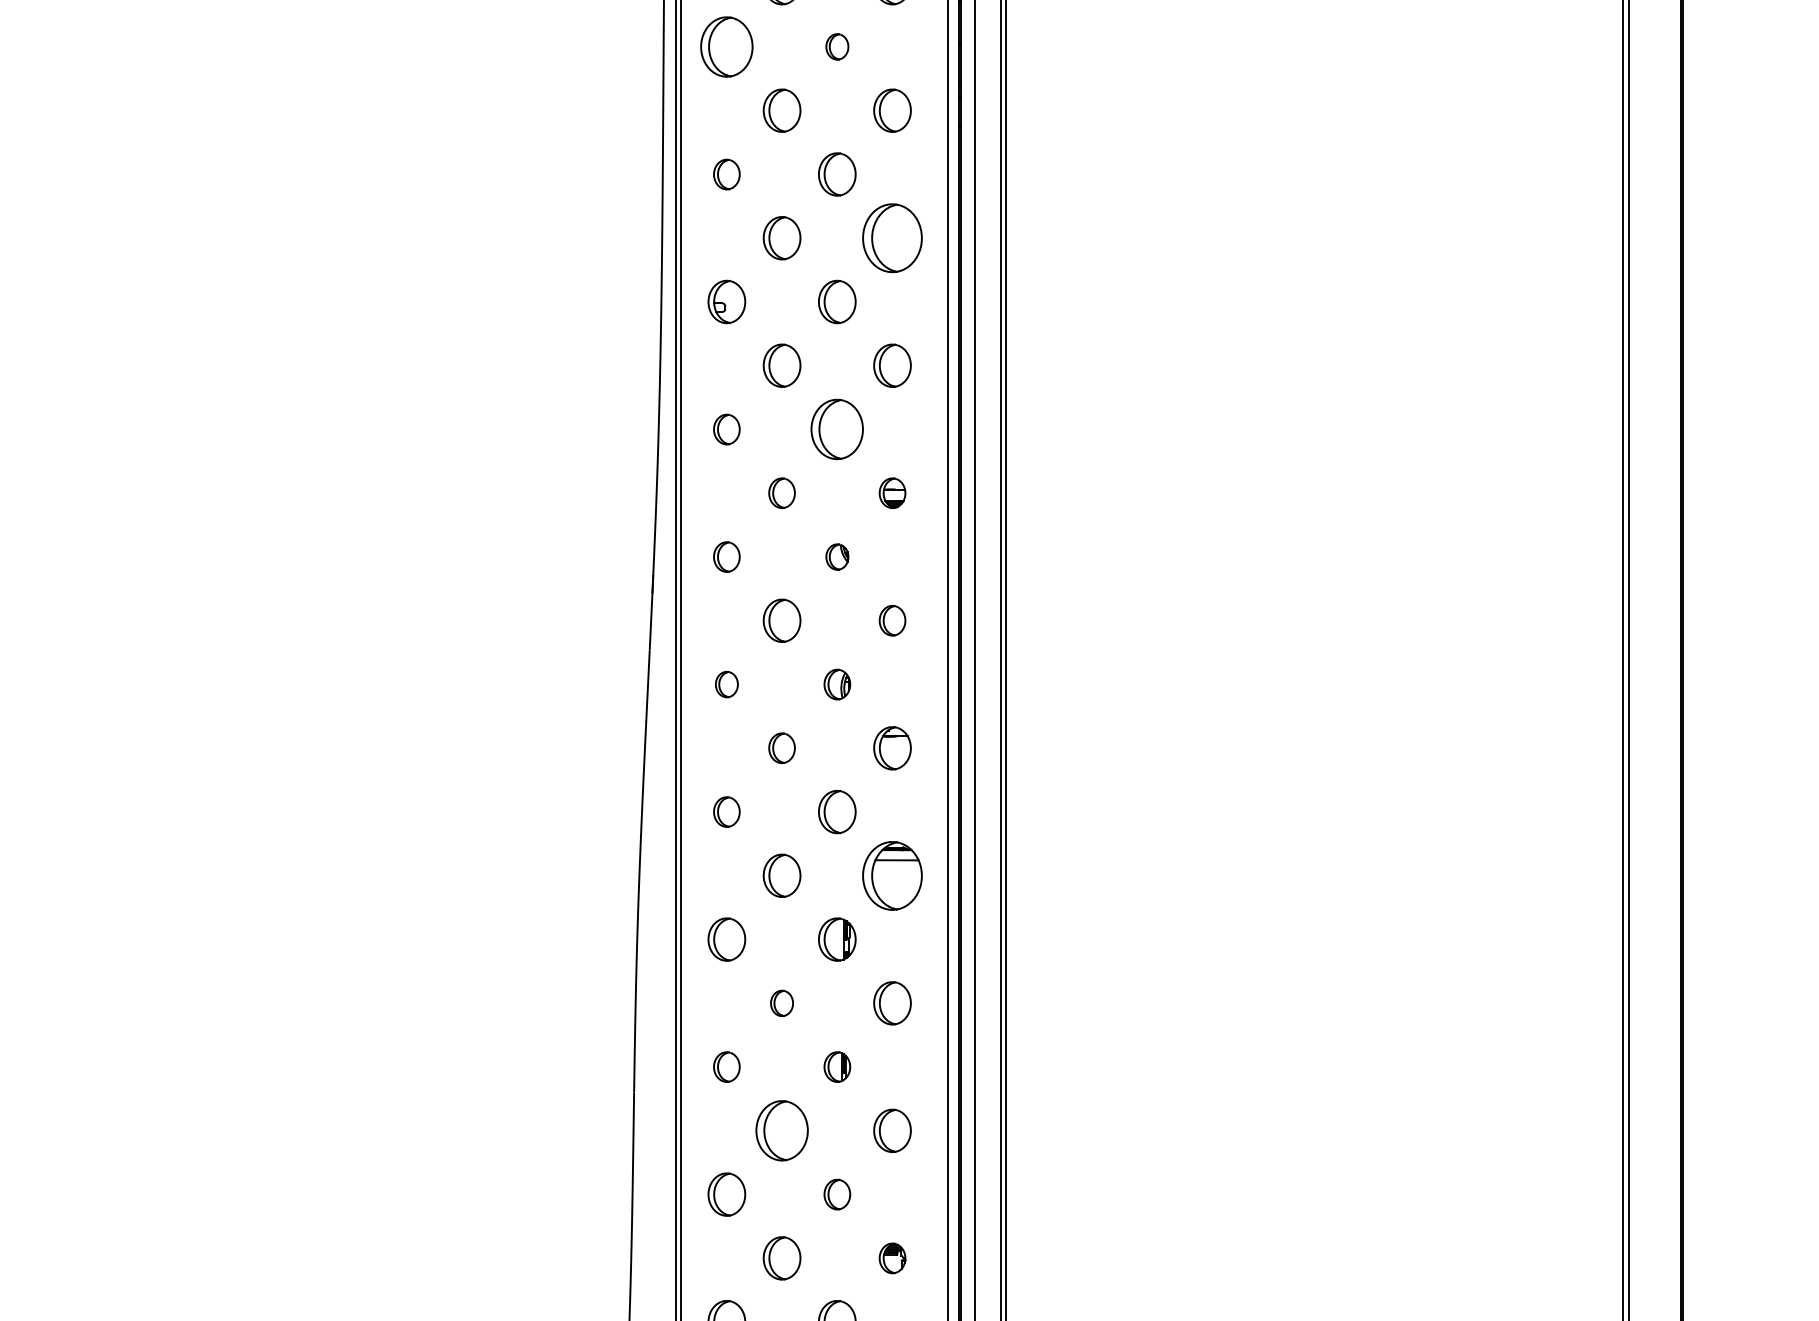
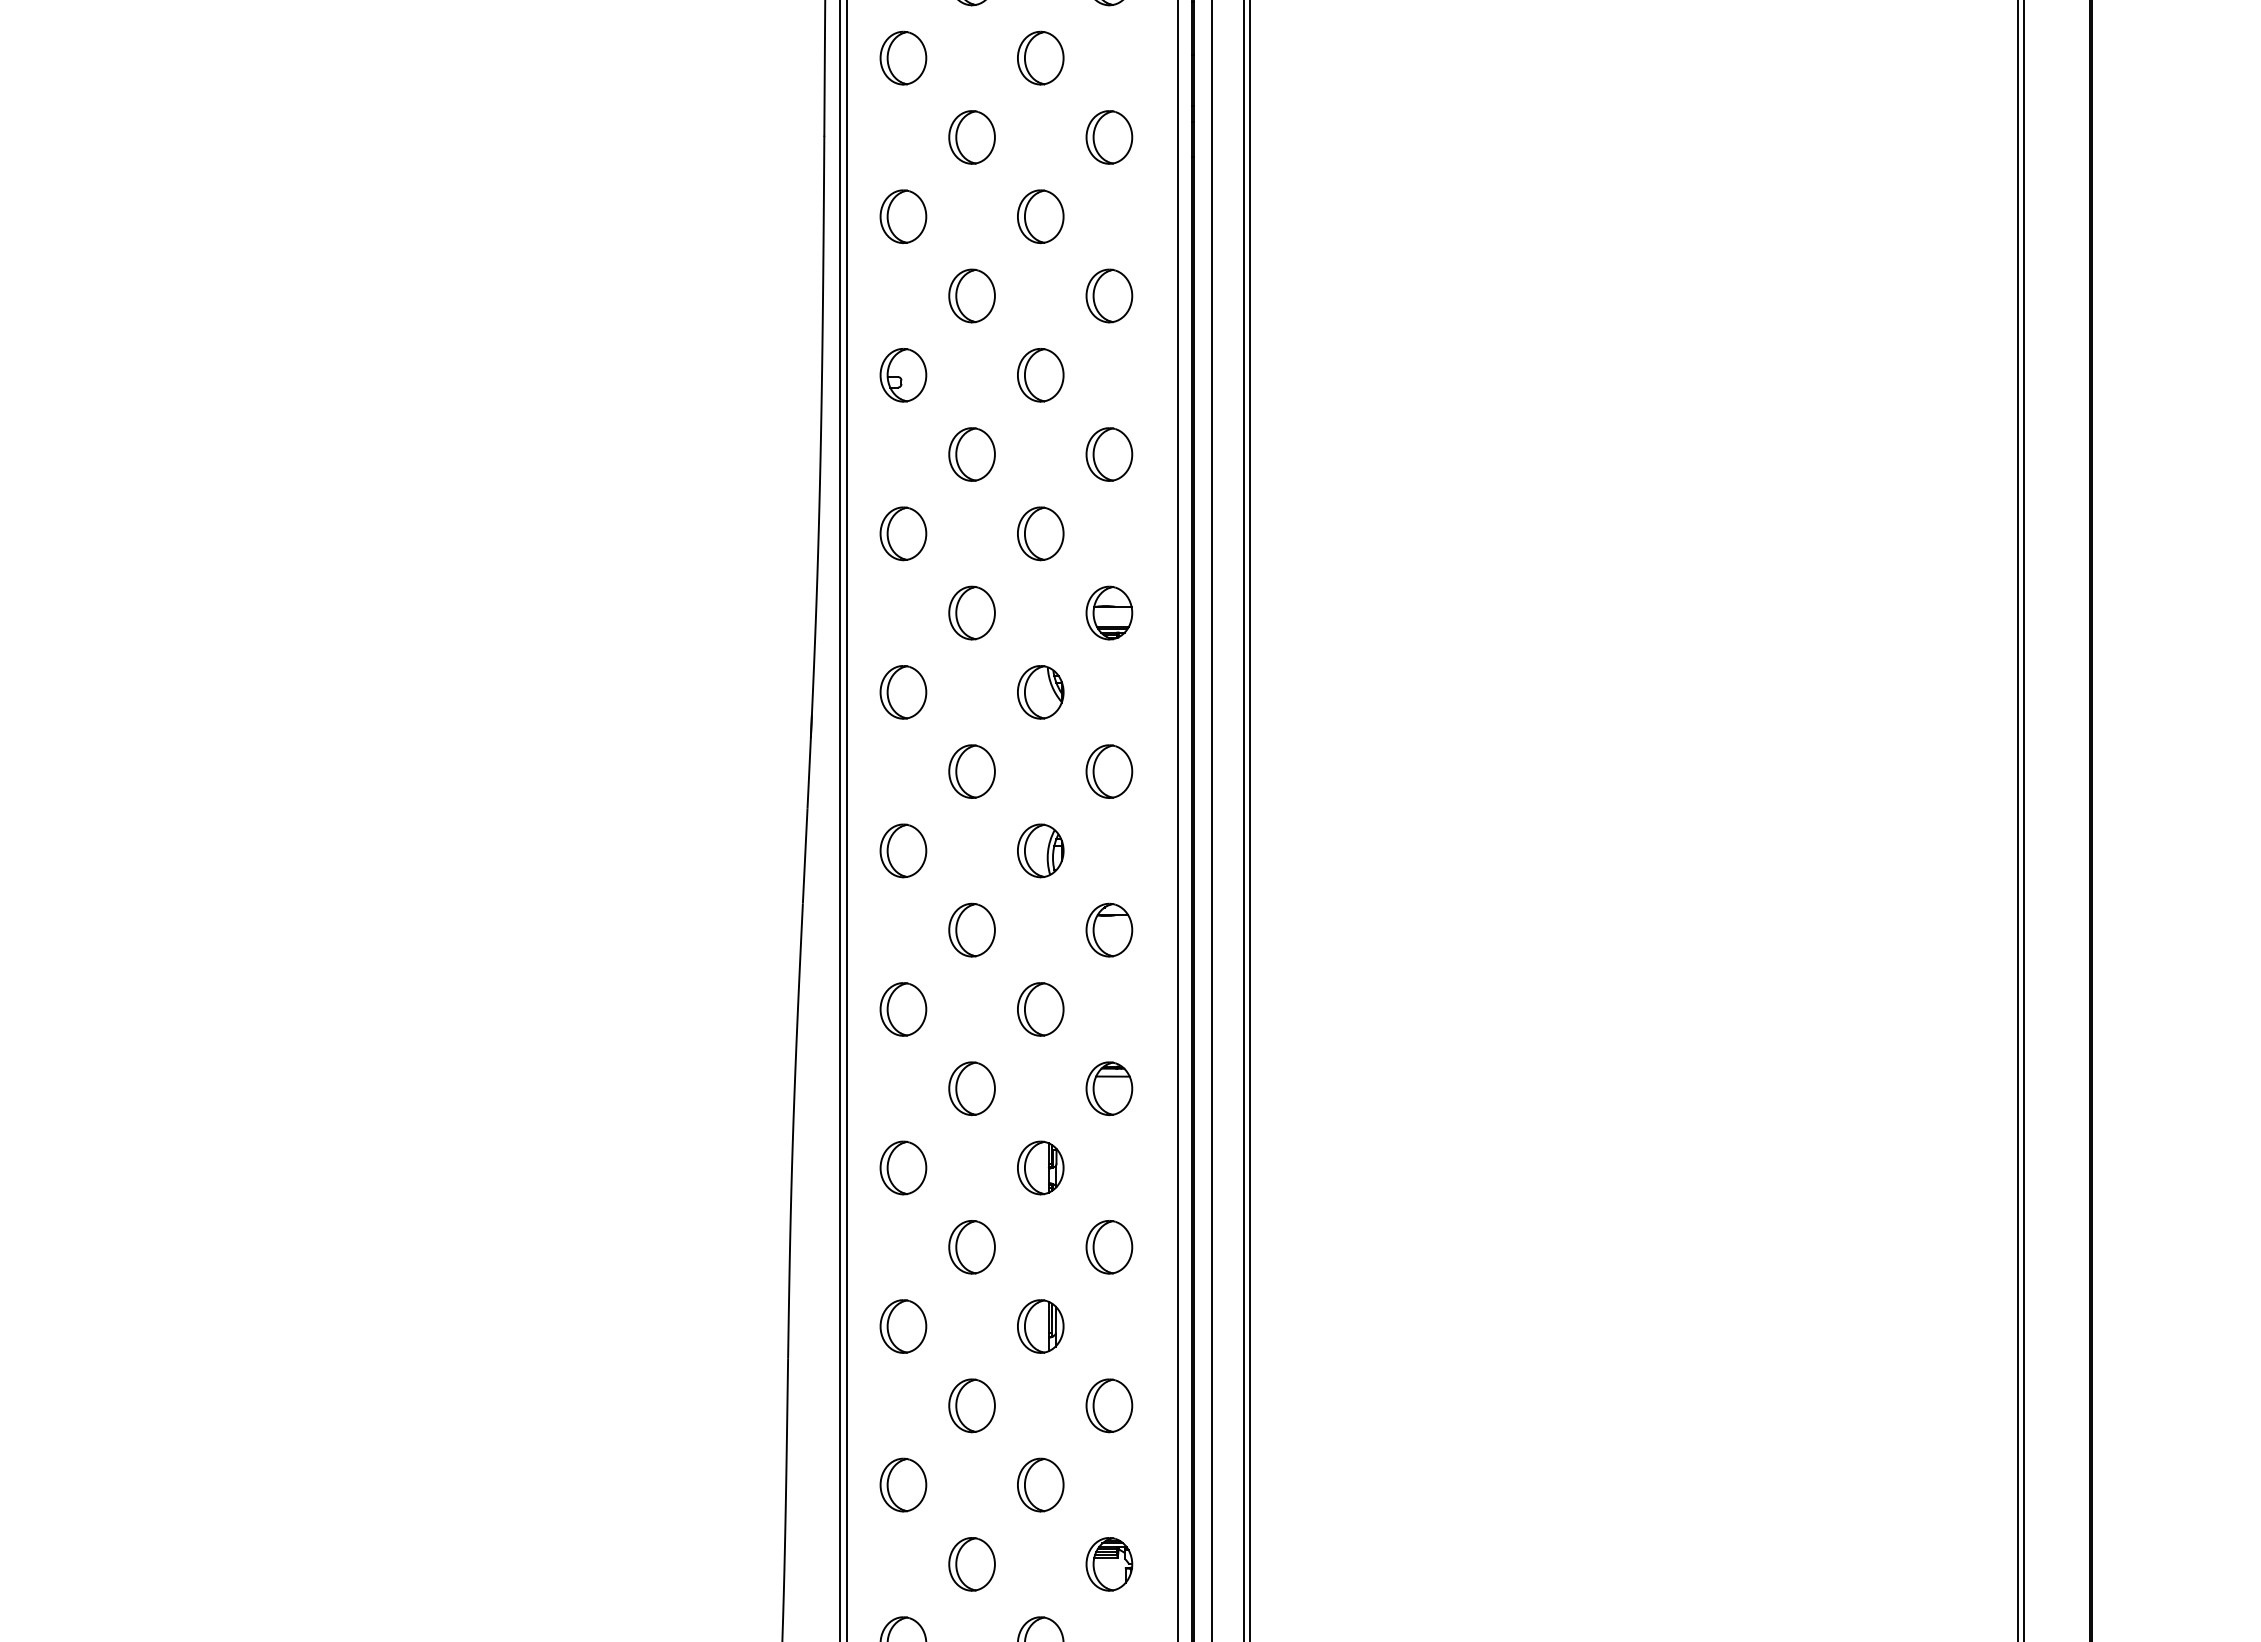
part: (726, 46) -> (903, 57), size x0.71
part: (837, 46) -> (1040, 57), size x1.67
part: (726, 174) -> (903, 216), size x1.43
part: (892, 237) -> (1109, 295), size x0.62
part: (726, 429) -> (903, 533), size x1.43
part: (837, 429) -> (1040, 533), size x0.71
part: (781, 492) -> (971, 612), size x1.43
part: (892, 492) -> (1109, 612), size x1.43
part: (726, 557) -> (903, 692), size x1.43
part: (837, 557) -> (1040, 692), size x1.67
part: (892, 620) -> (1109, 771), size x1.43
part: (726, 684) -> (903, 850), size x1.67
part: (837, 684) -> (1040, 850), size x1.43
part: (781, 747) -> (971, 929), size x1.43
part: (726, 812) -> (903, 1009), size x1.43
part: (892, 875) -> (1109, 1088), size x0.62
part: (781, 1003) -> (971, 1247), size x1.67
part: (726, 1067) -> (903, 1326), size x1.43
part: (837, 1067) -> (1040, 1326), size x1.43
part: (781, 1130) -> (971, 1405), size x0.71
part: (837, 1194) -> (1040, 1484), size x1.43
part: (892, 1258) -> (1109, 1564), size x1.43

